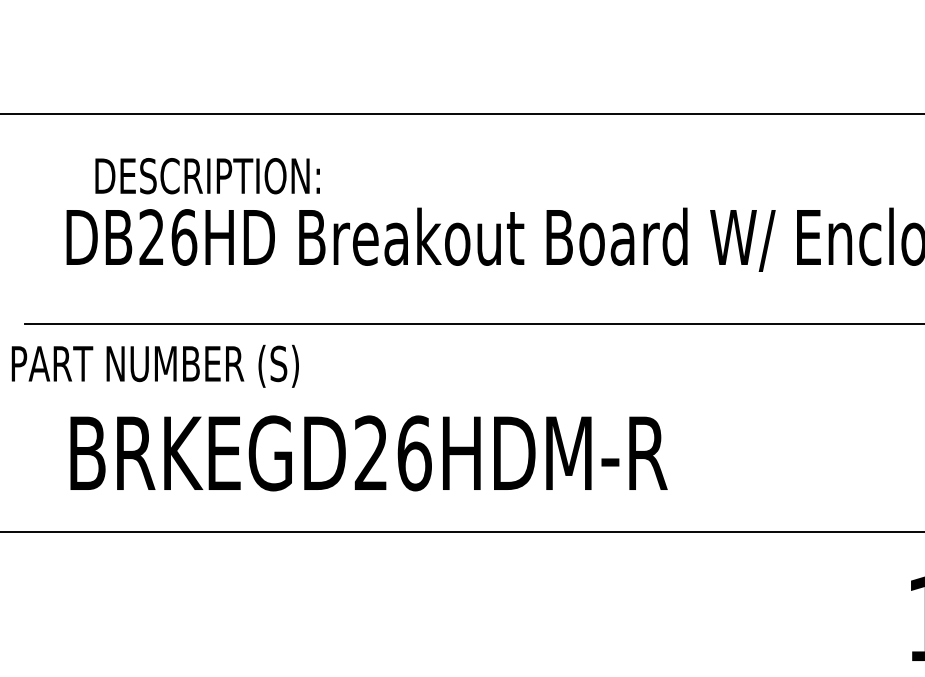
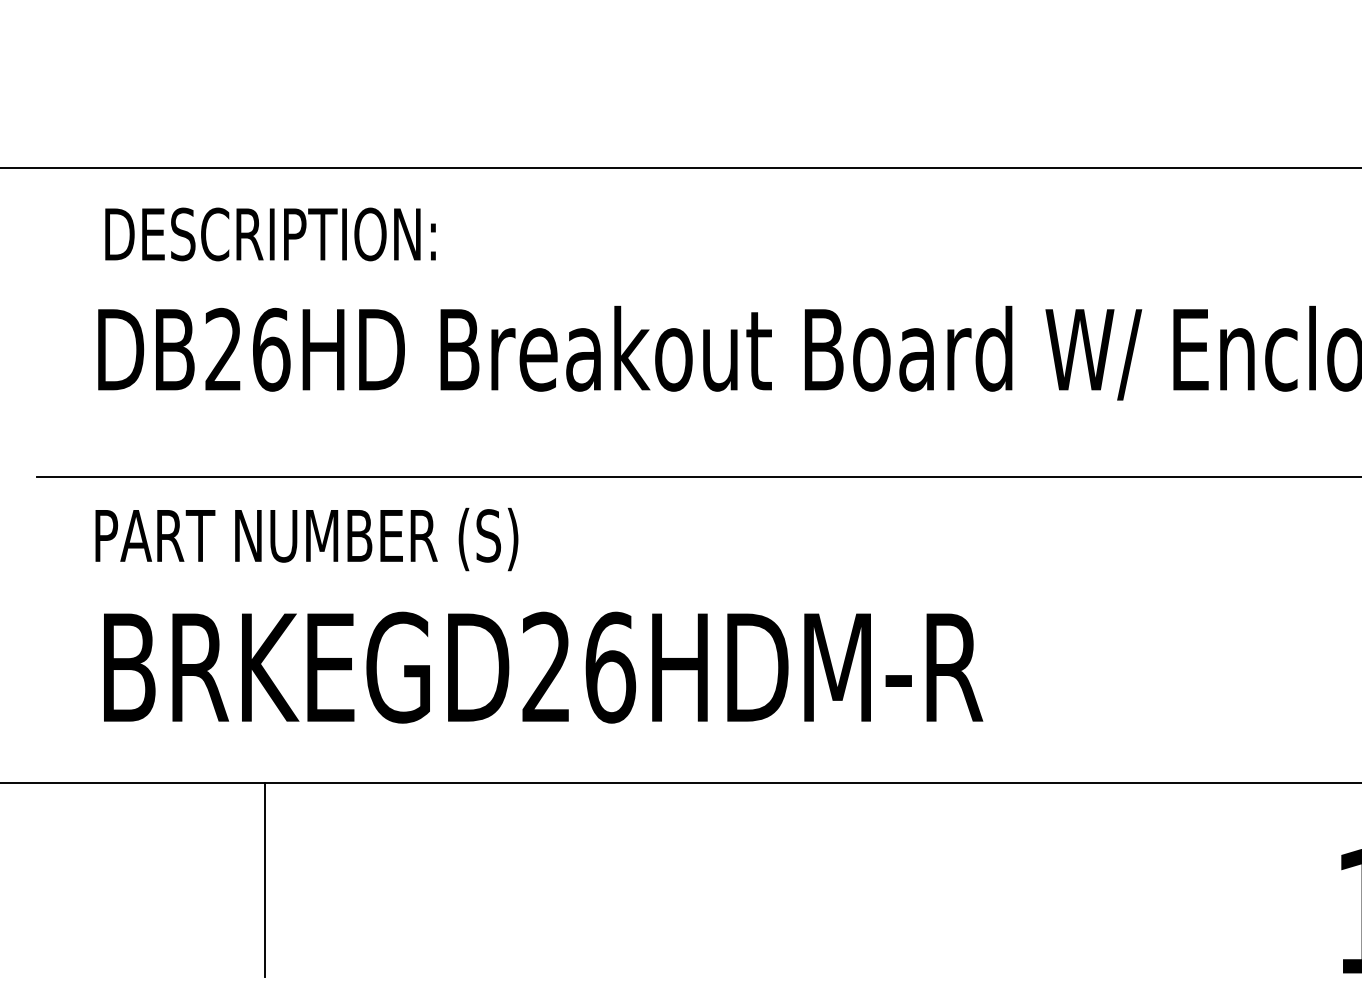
text: (207, 176) -> (270, 234), moved
text: (154, 365) -> (305, 538), moved
line: (180, 597) -> (265, 879), added

